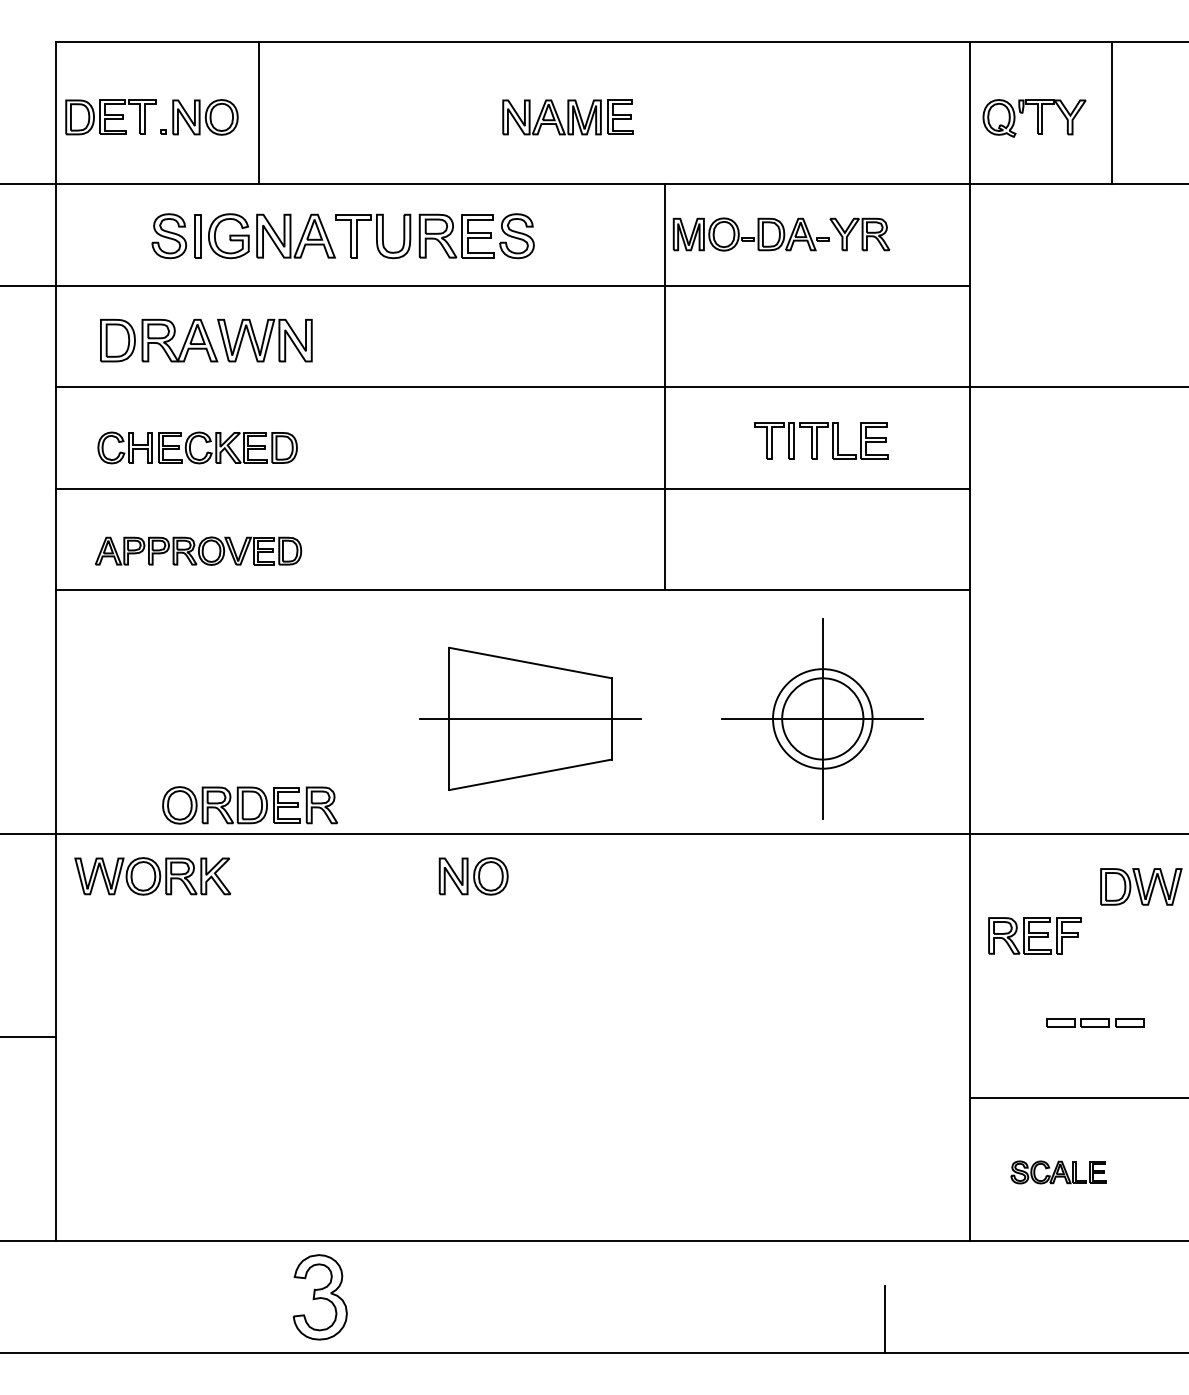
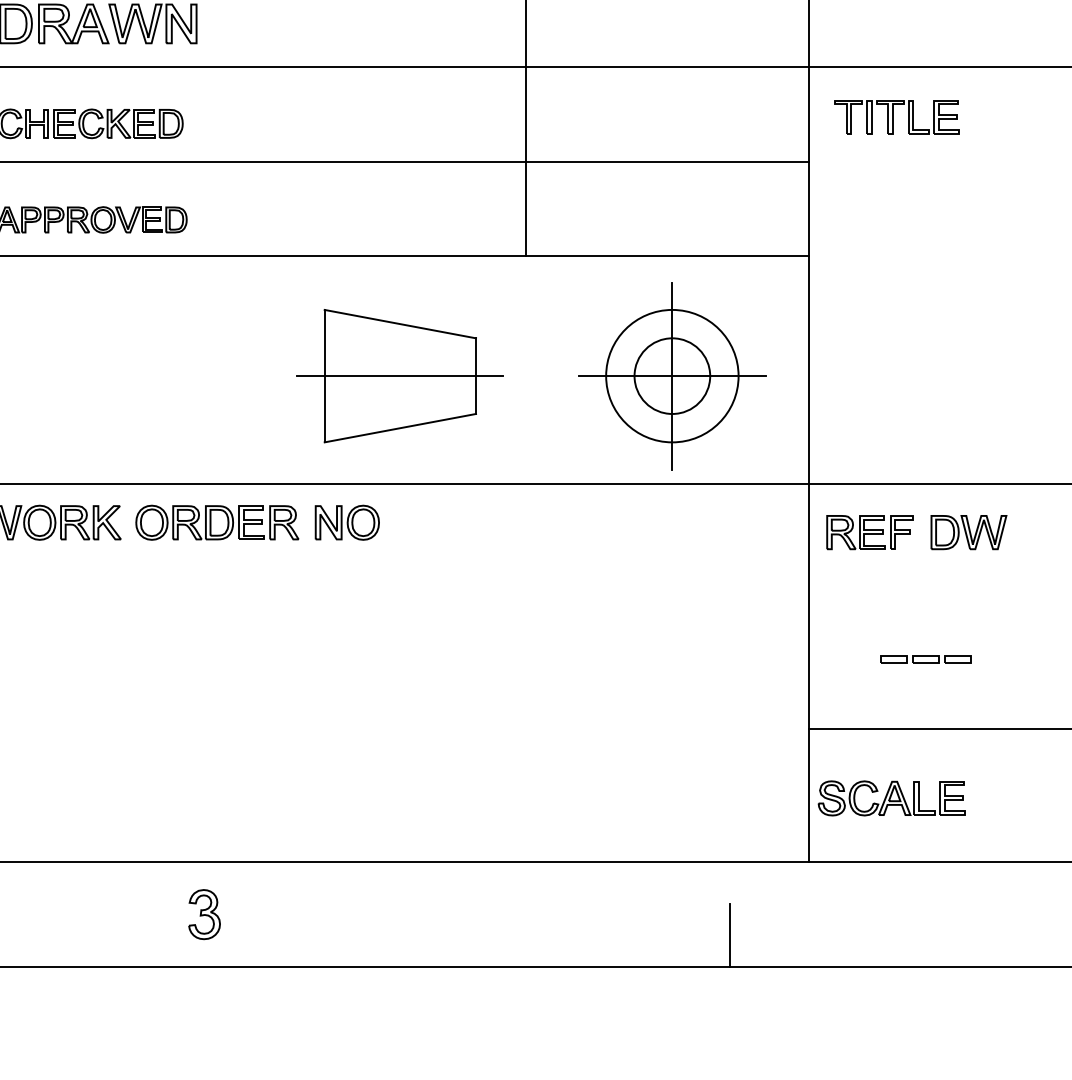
part: (821, 440) -> (897, 116), moved
circle: (822, 718) -> (672, 375), size x1.43
part: (249, 805) -> (216, 522), moved
part: (1034, 935) -> (869, 532), moved
part: (1058, 1172) -> (891, 798), size x1.67
part: (320, 1296) -> (204, 913), size x0.62

